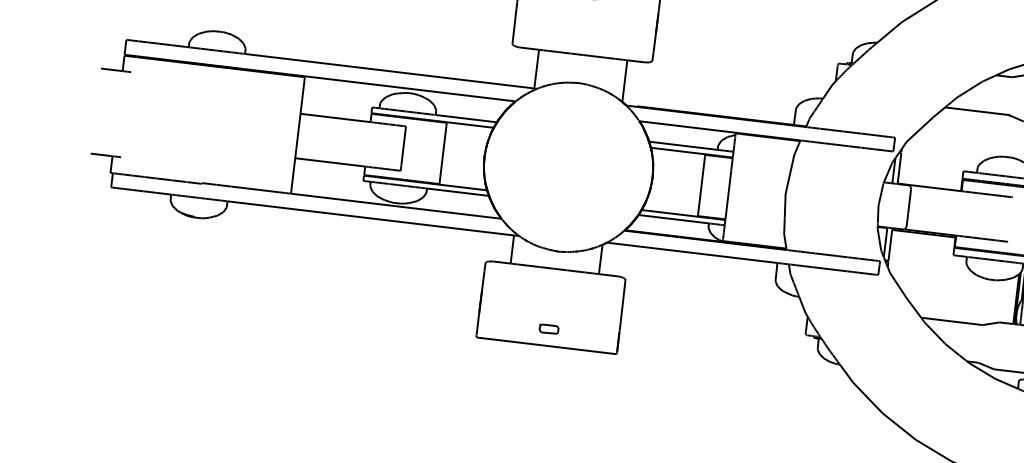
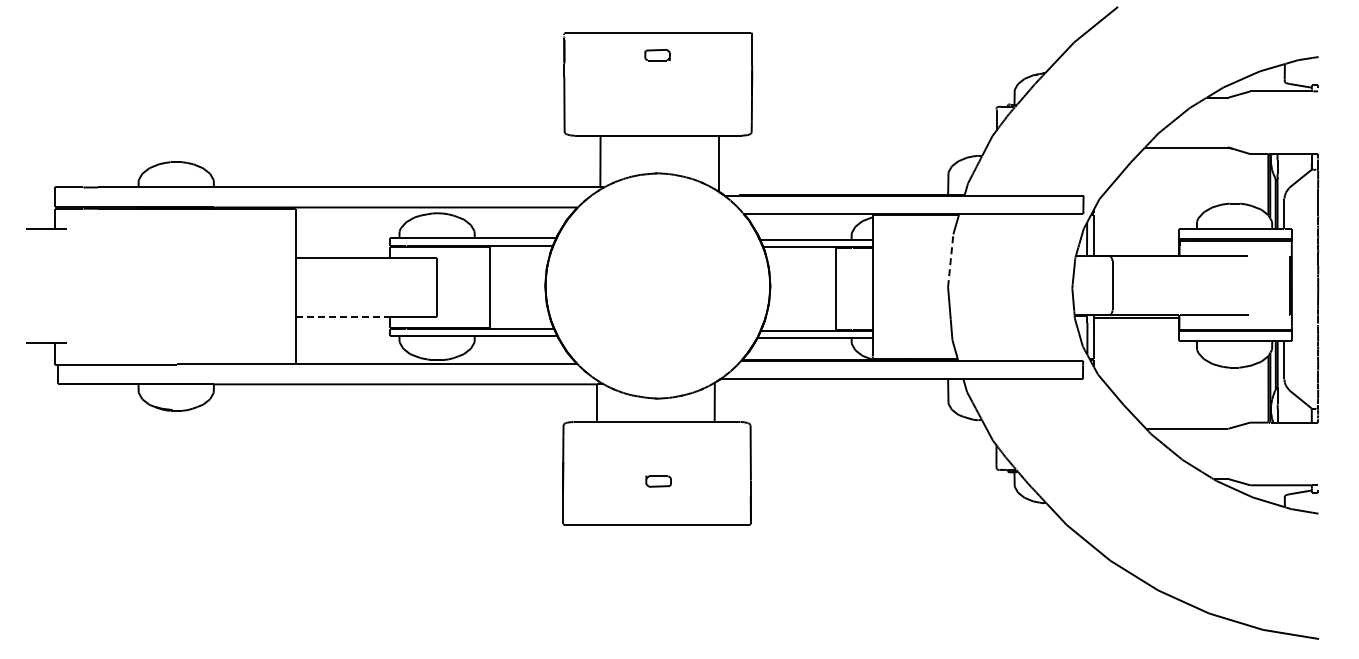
line: (330, 162) -> (343, 316), solid -> dashed
line: (789, 174) -> (950, 260), solid -> dashed
part: (548, 329) -> (658, 481), moved

